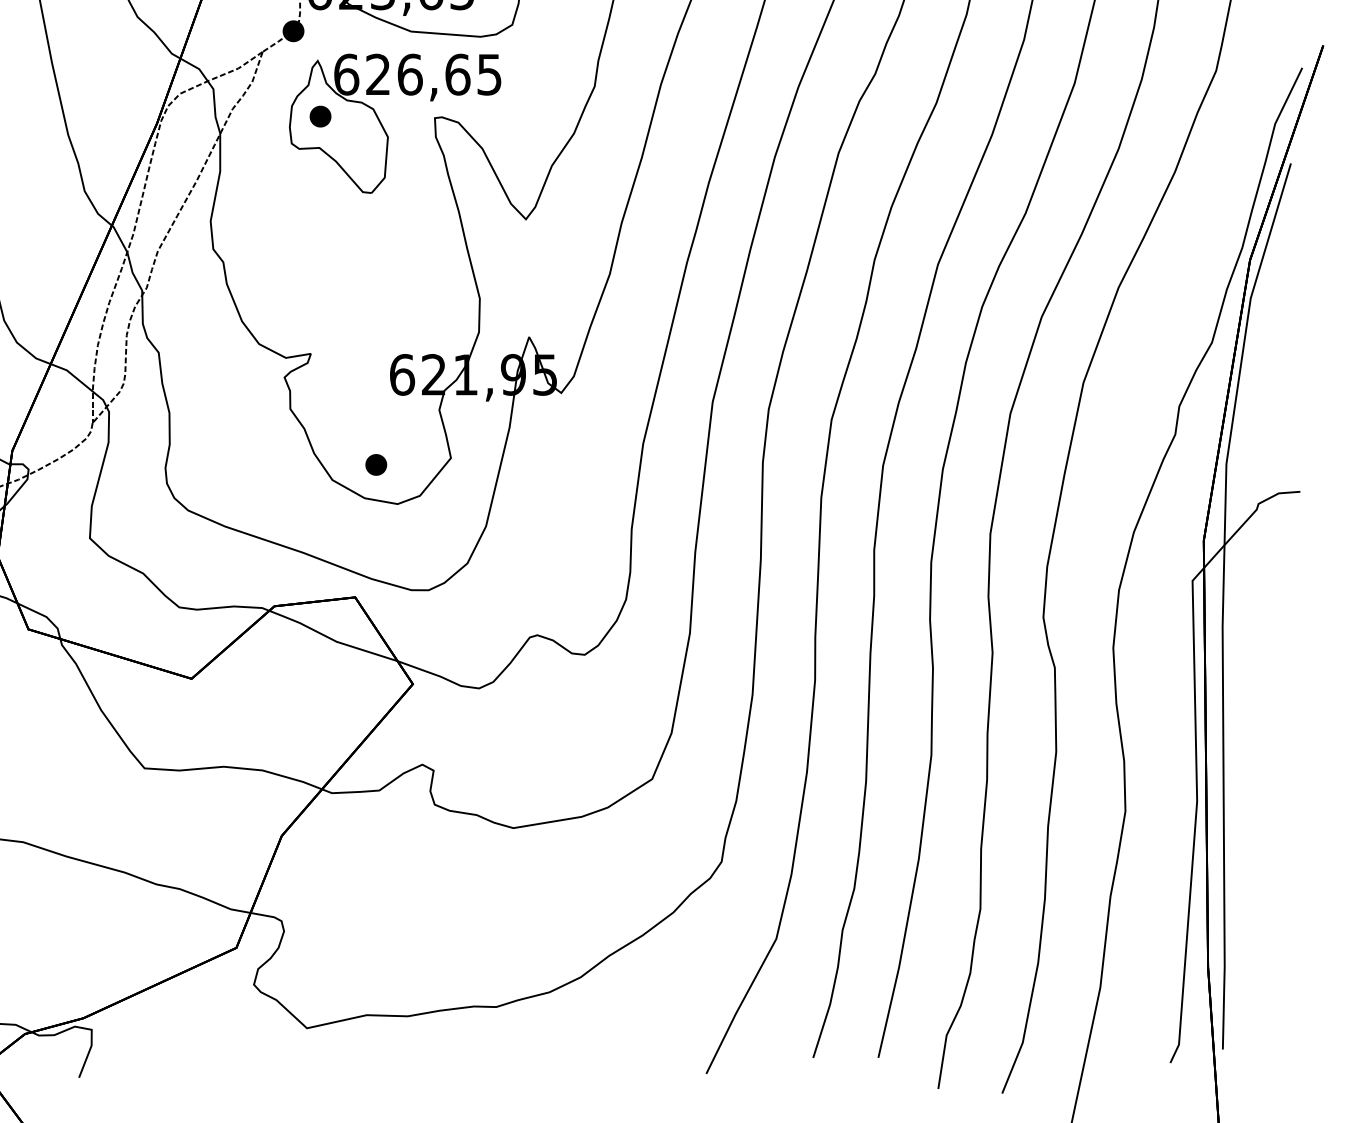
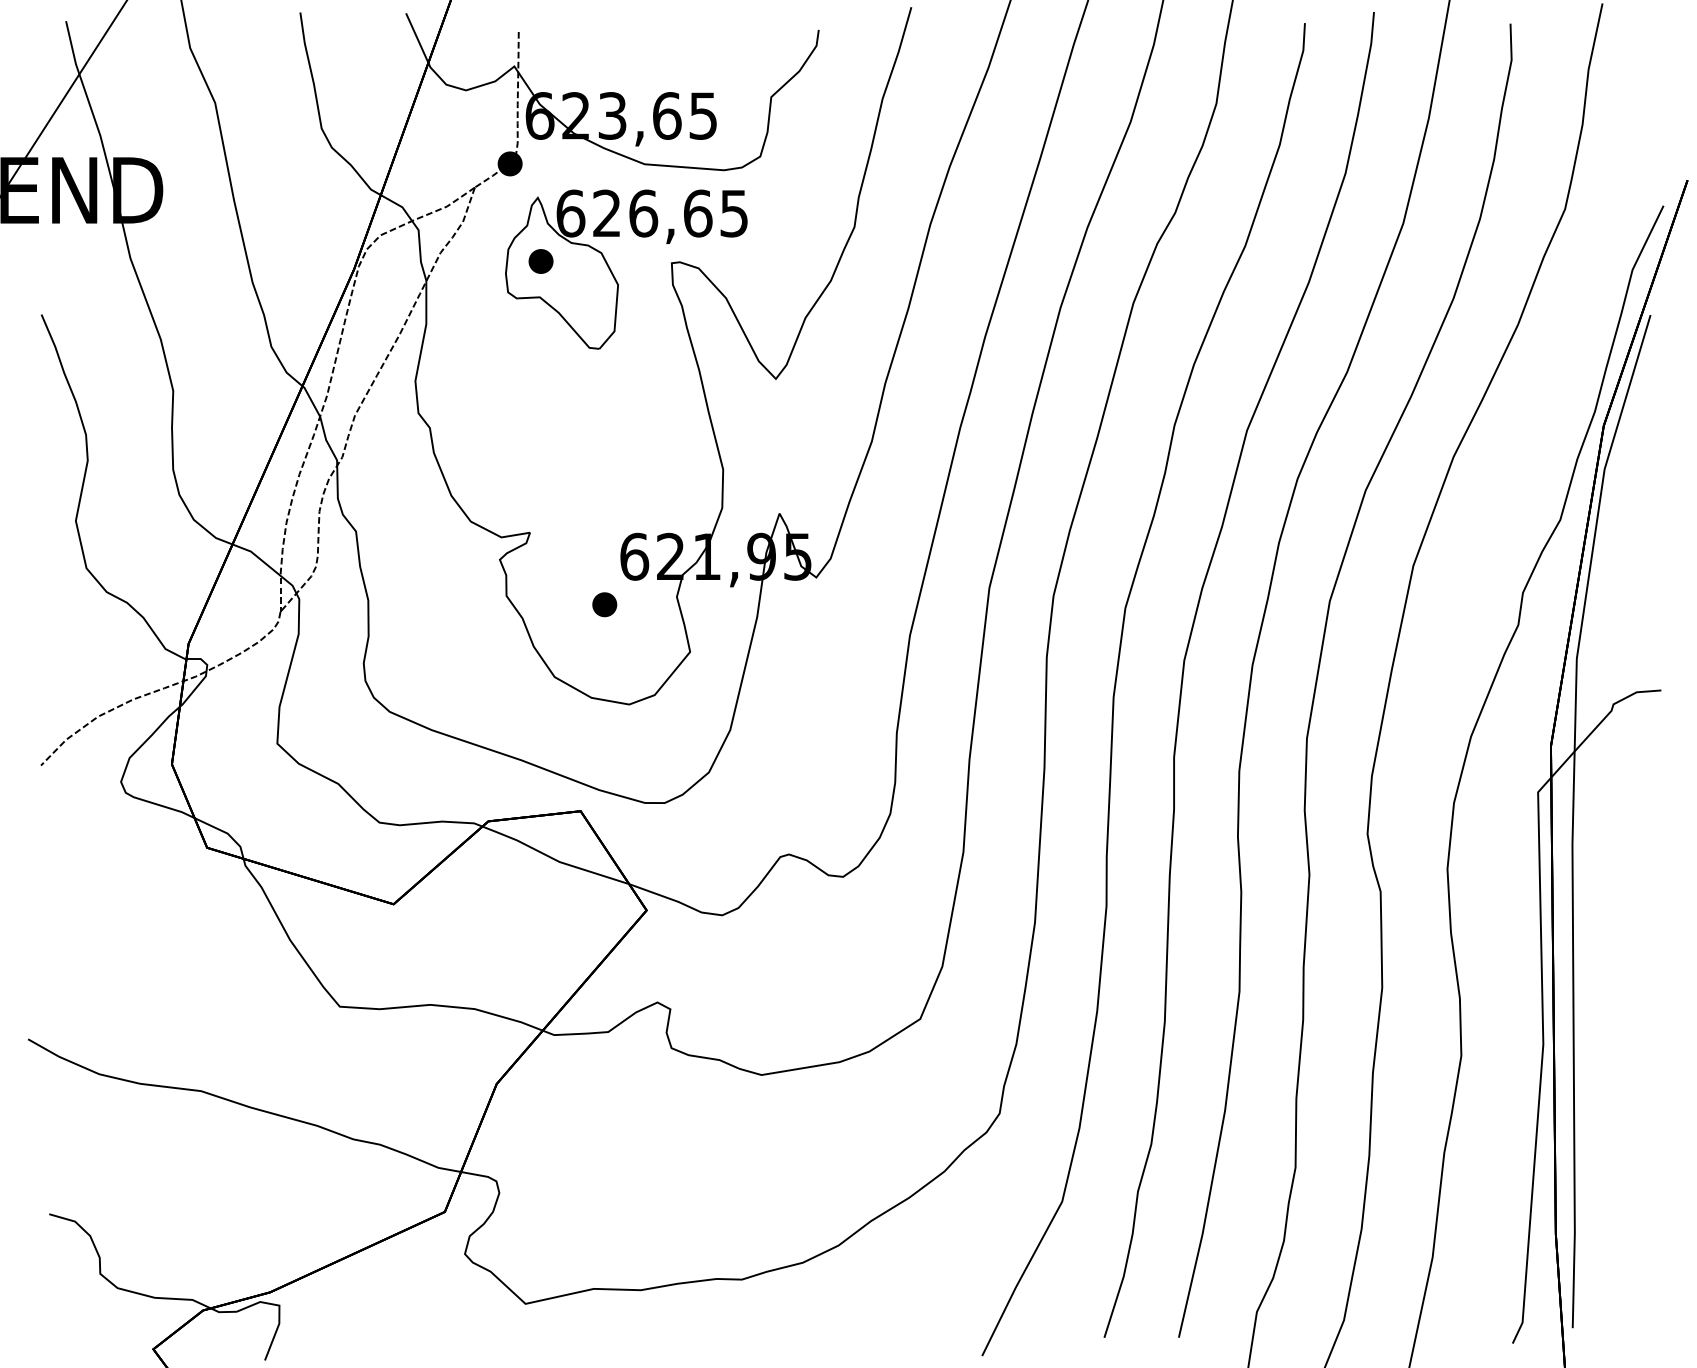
part: (376, 464) -> (604, 604), moved

